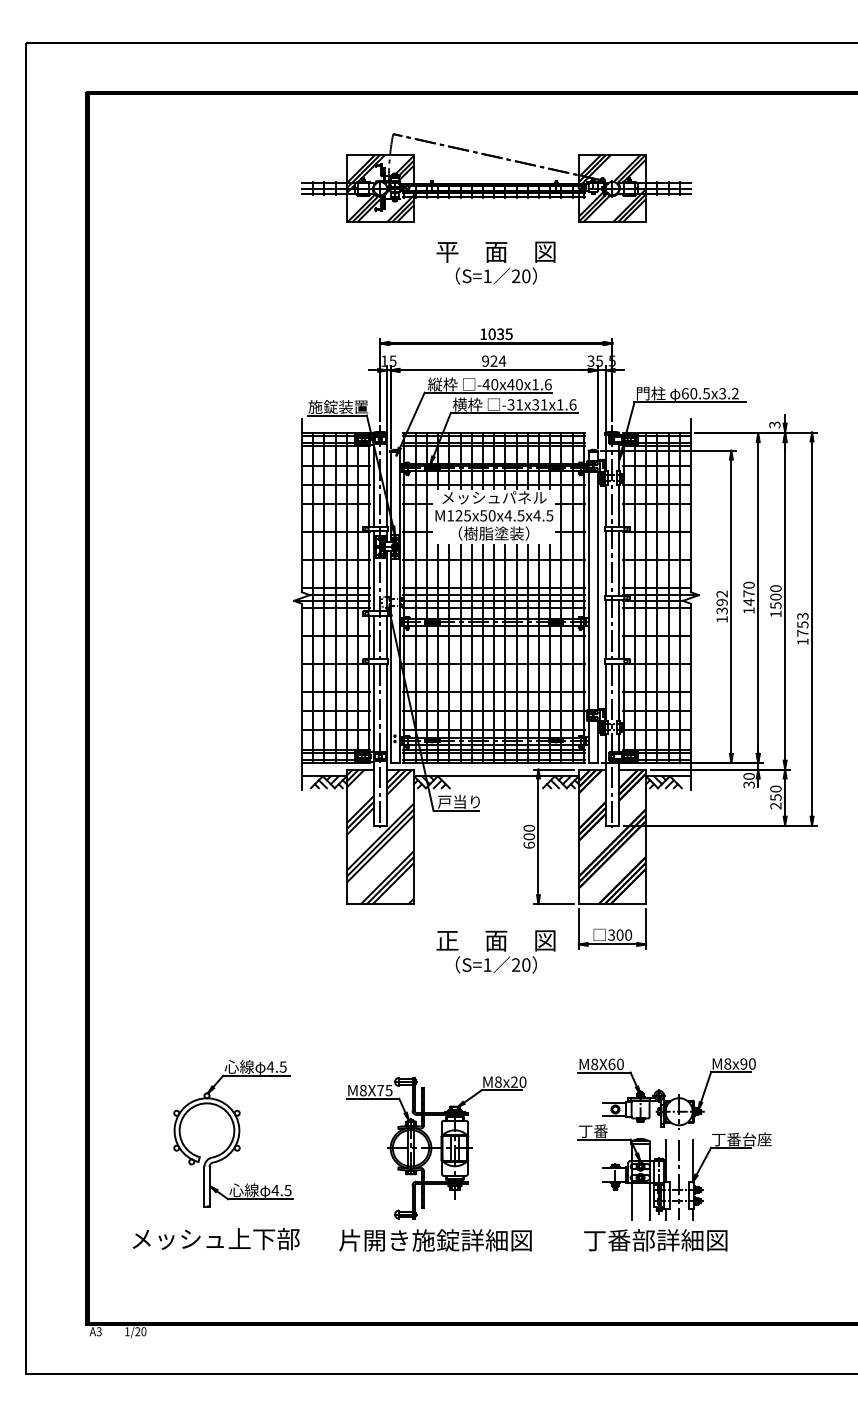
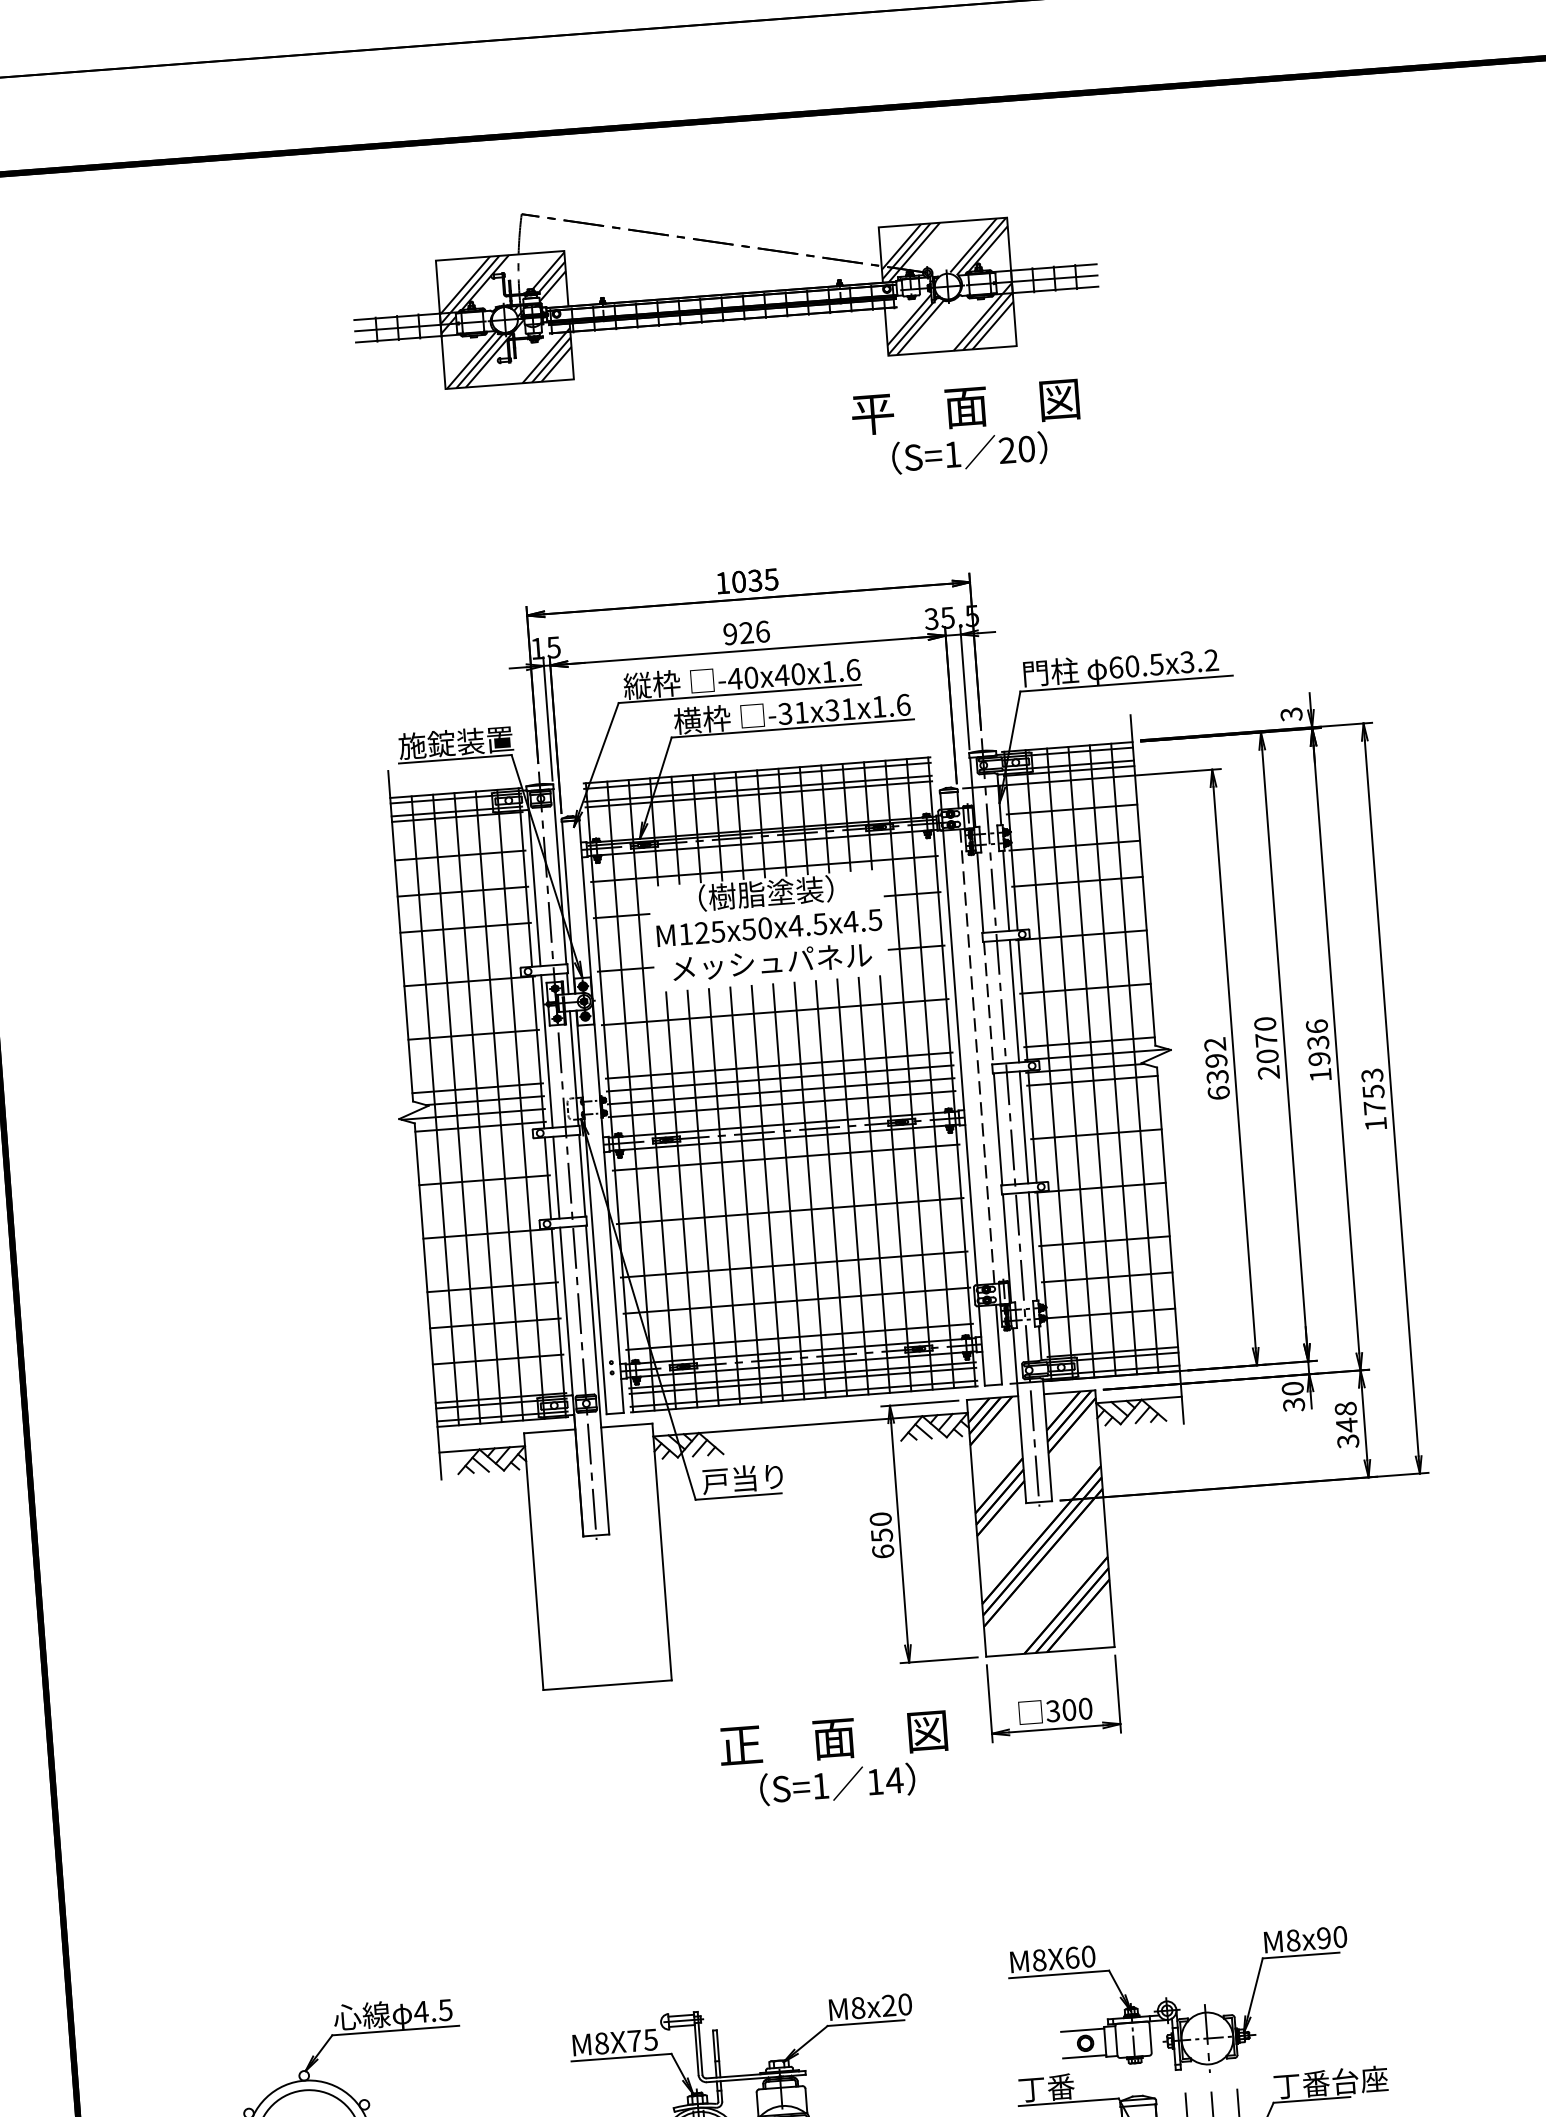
text: (495, 262) -> (966, 427), moved
text: (501, 360) -> (760, 630), 924 -> 926
text: (494, 497) -> (766, 893), メッシュパネル -> （樹脂塗装）
text: (494, 533) -> (772, 961), （樹脂塗装） -> メッシュパネル
line: (605, 564) -> (988, 1004), solid -> dashed
line: (597, 591) -> (976, 1057), solid -> dashed
text: (775, 597) -> (1317, 1043), 1500 -> 1936
text: (748, 606) -> (1267, 1064), 1470 -> 2070
text: (721, 619) -> (1217, 1093), 1392 -> 6392
text: (775, 797) -> (1346, 1425), 250 -> 348
hatch: (380, 836) -> (598, 1556), removed
text: (528, 836) -> (880, 1534), 600 -> 650
text: (521, 964) -> (885, 1780), 20 -> 14

